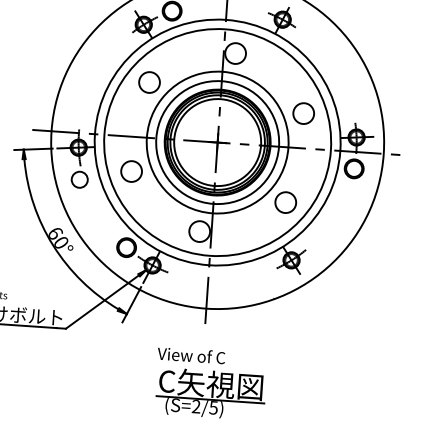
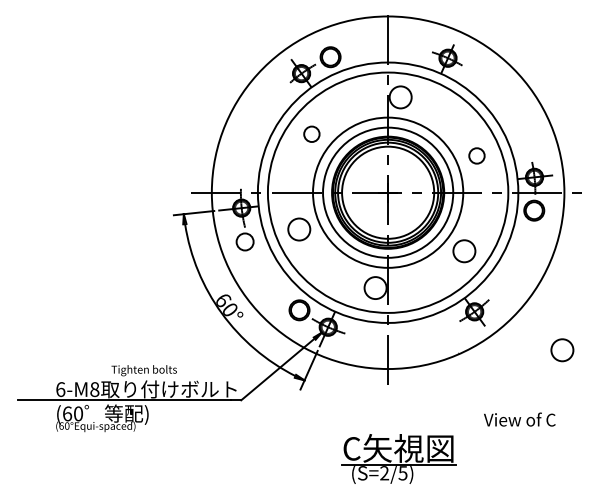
circle: (149, 82) -> (311, 134), size x0.7
circle: (303, 113) -> (476, 155), size x0.7
circle: (371, 302) -> (562, 350), added
text: (191, 355) -> (519, 419), moved

